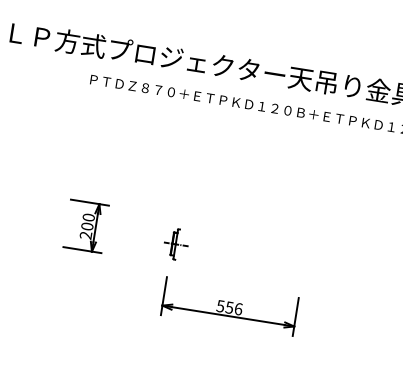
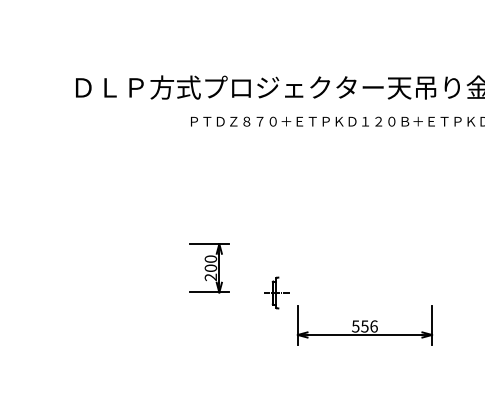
part: (175, 243) -> (276, 292), moved

